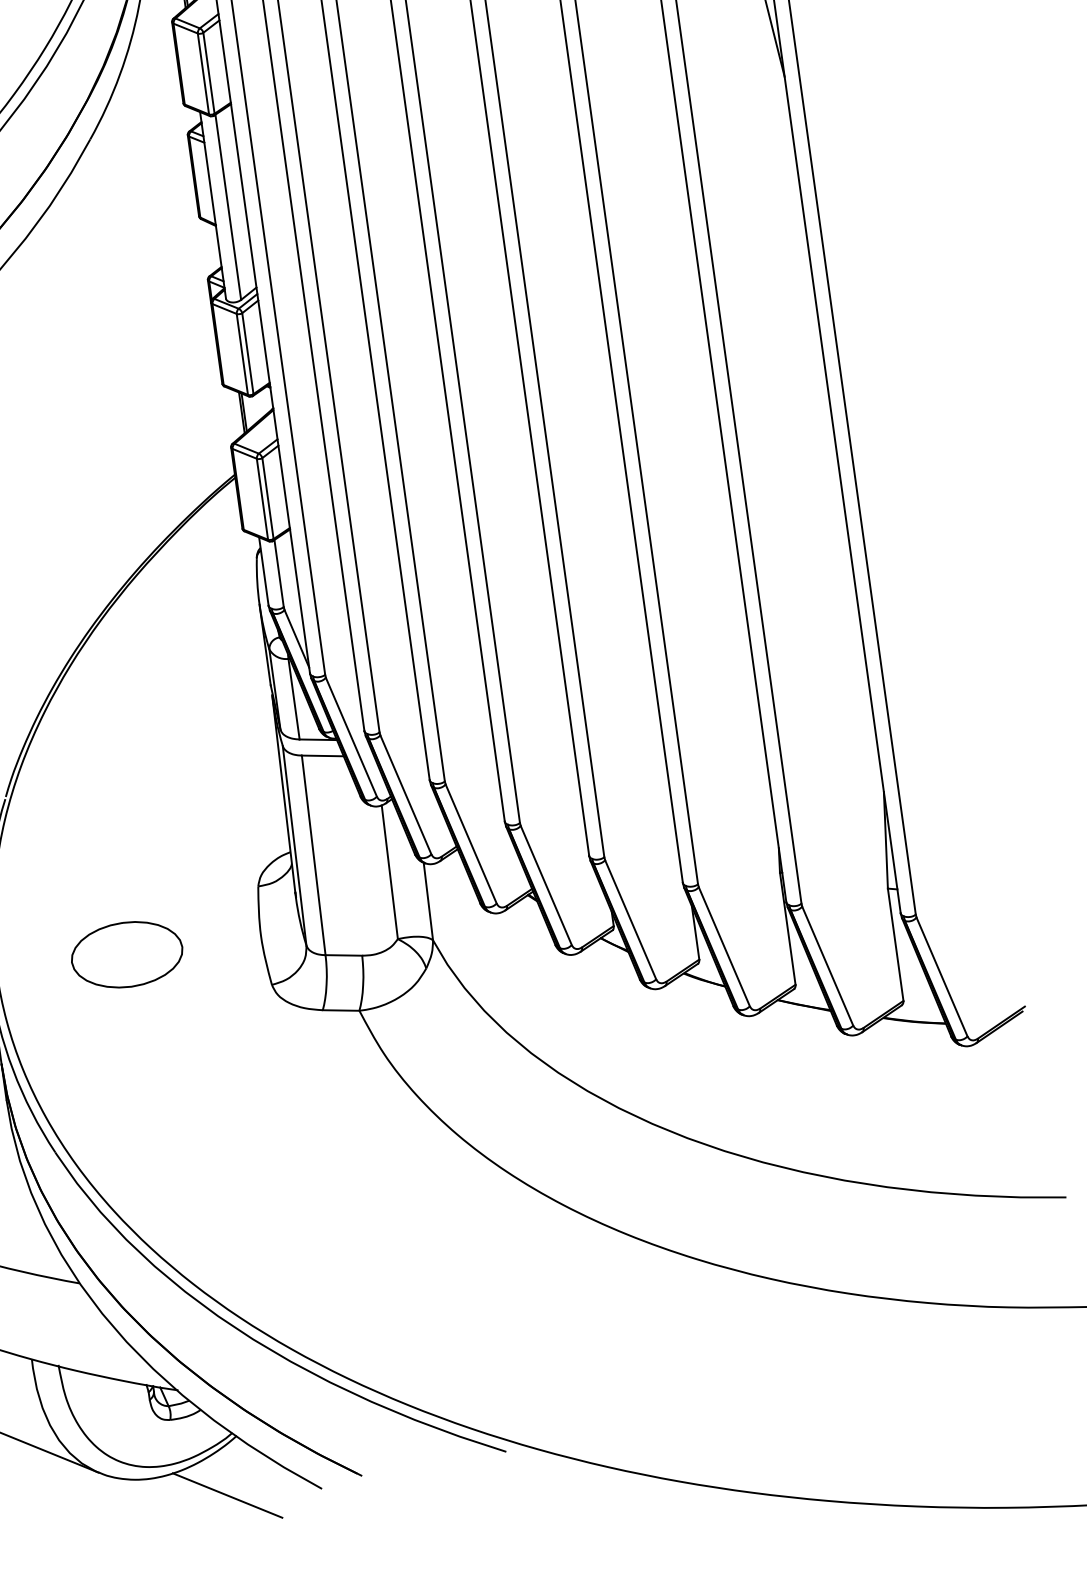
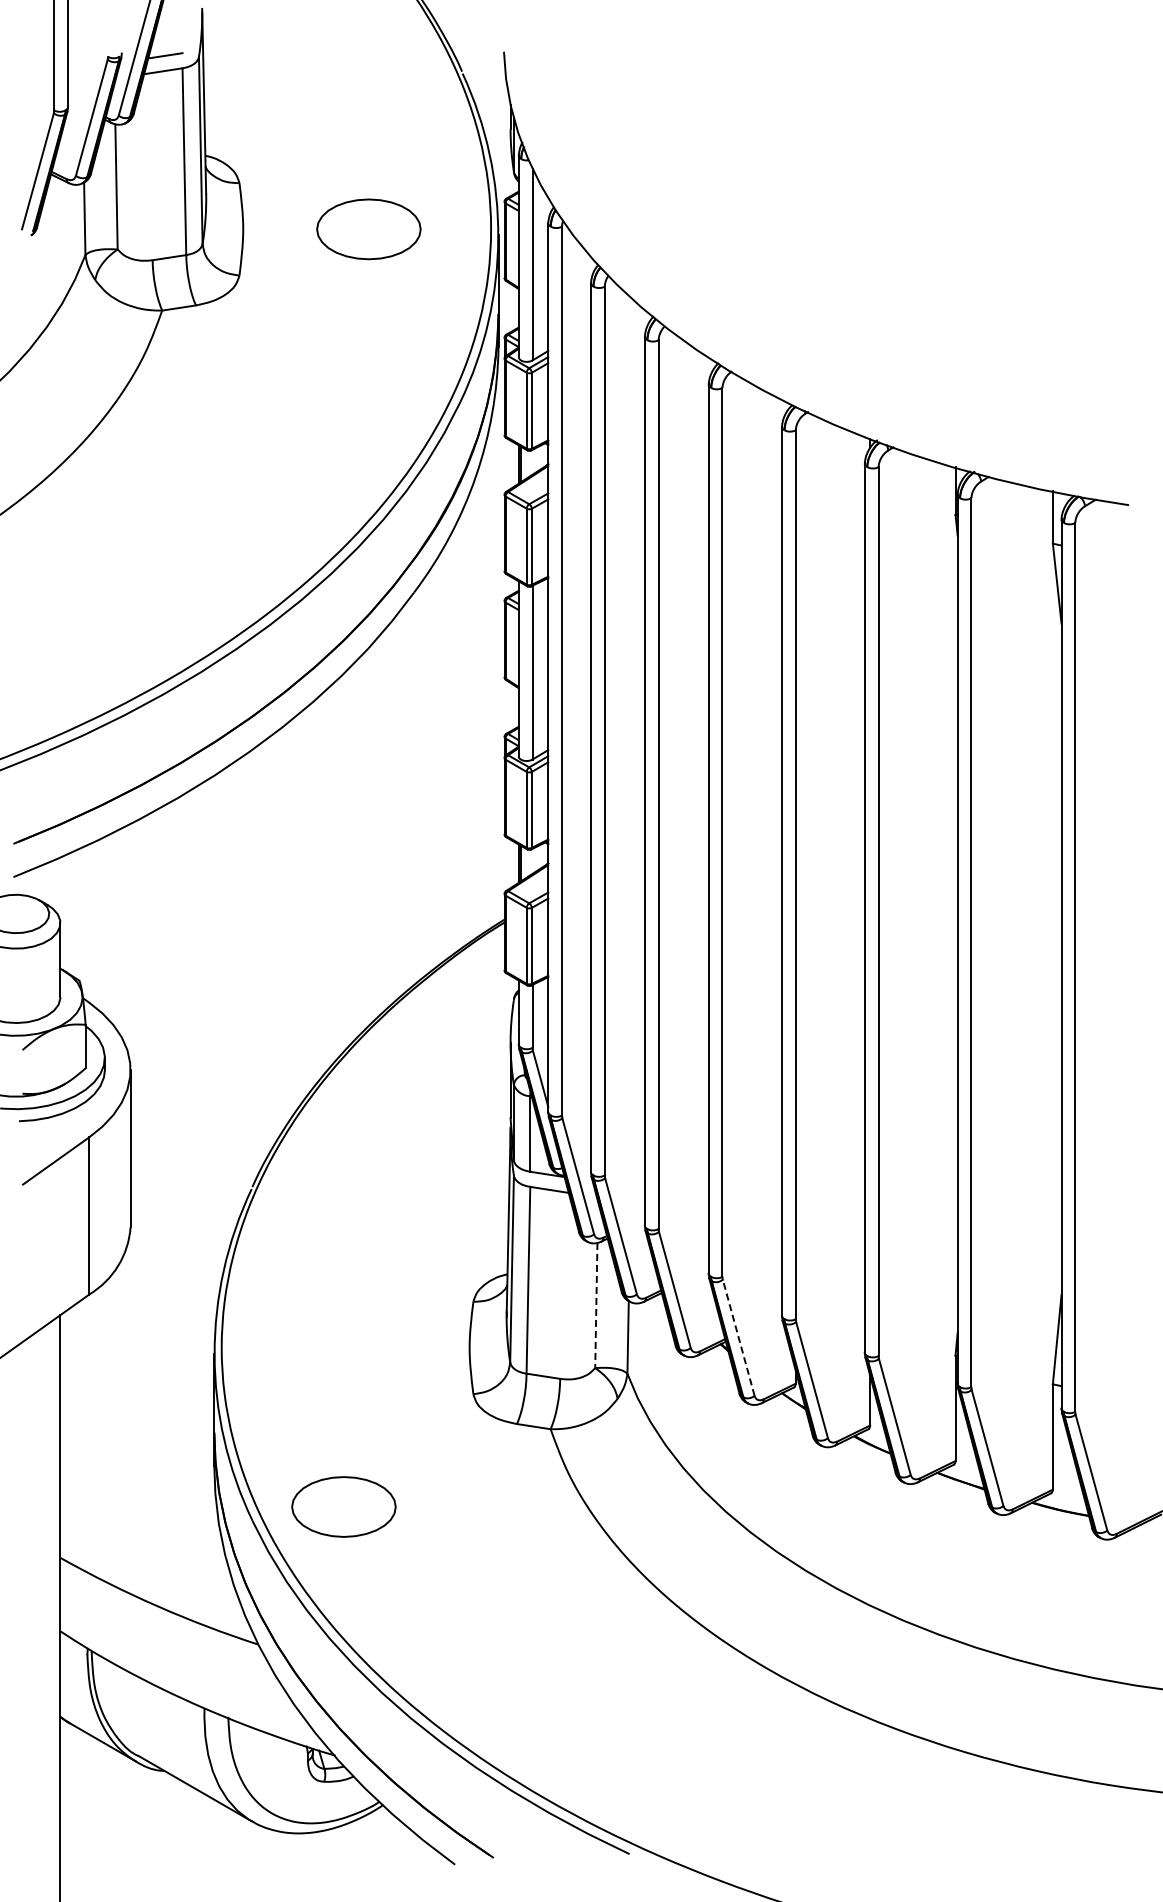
line: (389, 872) -> (596, 1305), solid -> dashed
line: (546, 885) -> (738, 1337), solid -> dashed
part: (126, 954) -> (343, 1506), moved
line: (226, 1495) -> (366, 1858), removed

